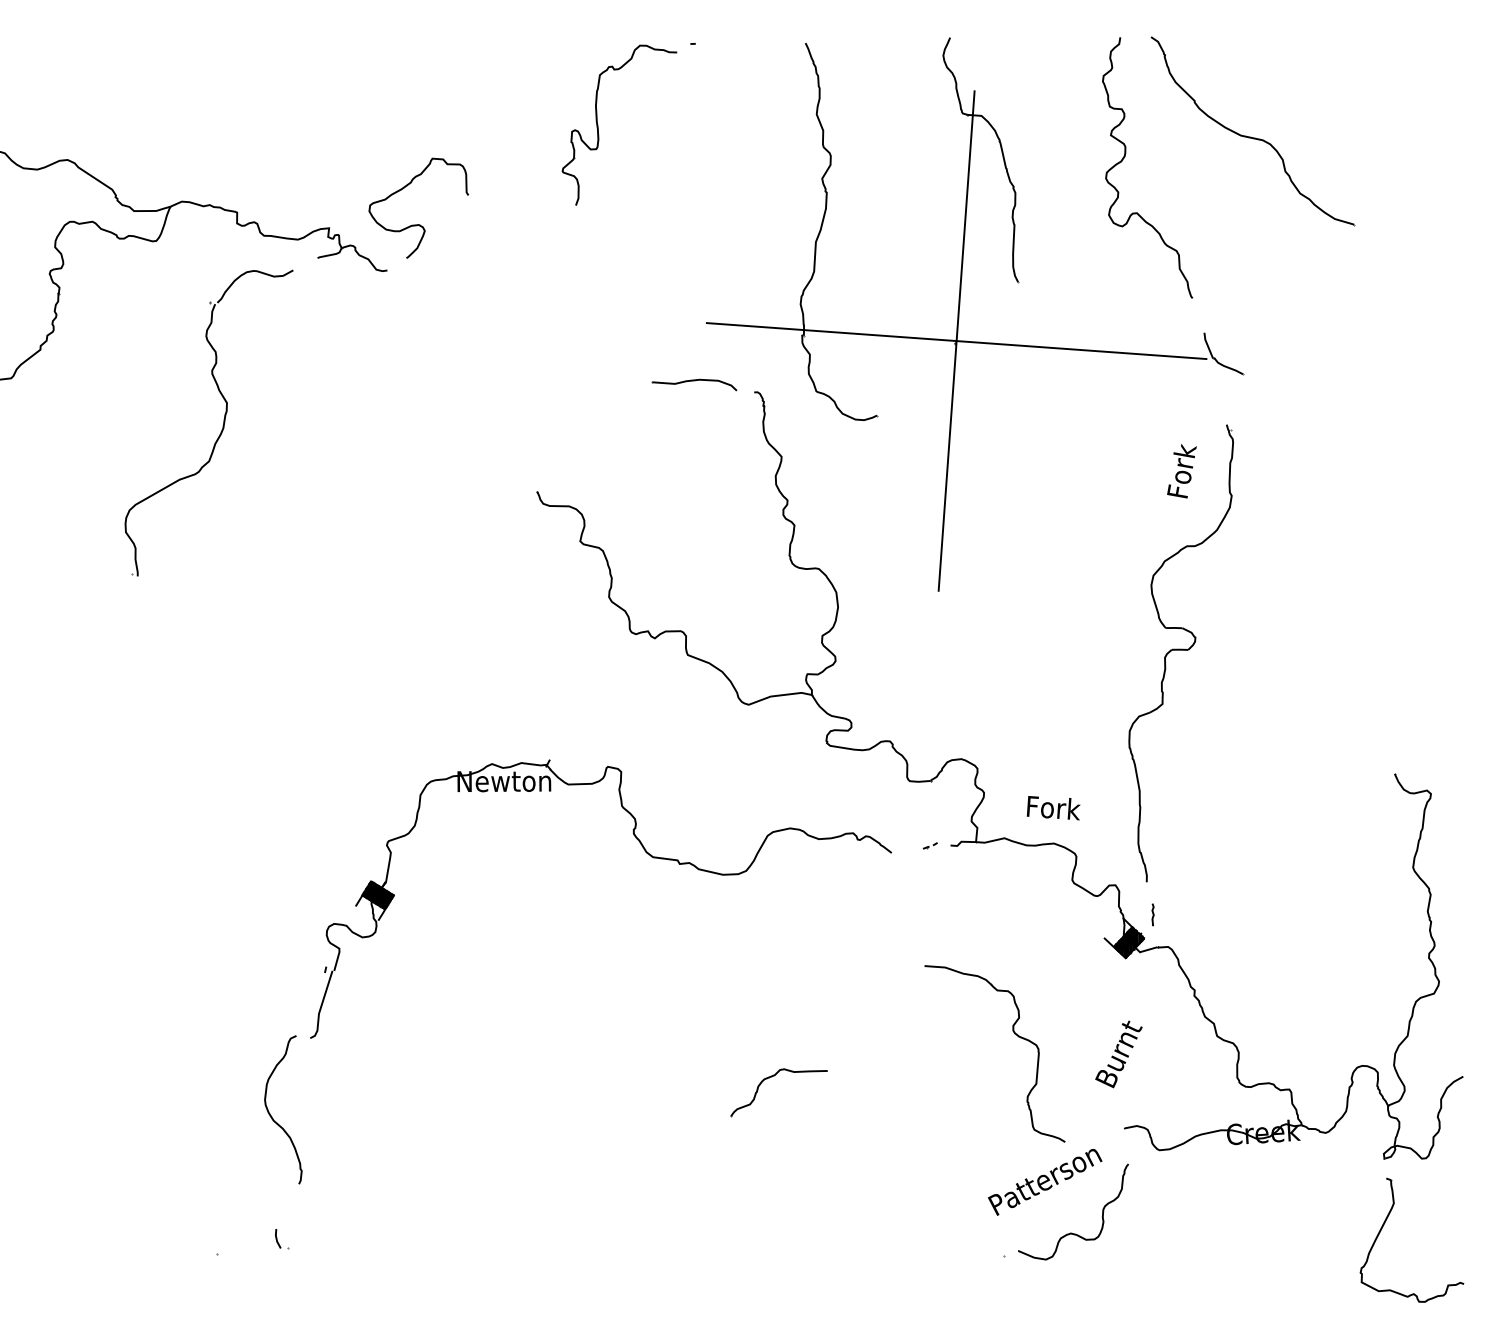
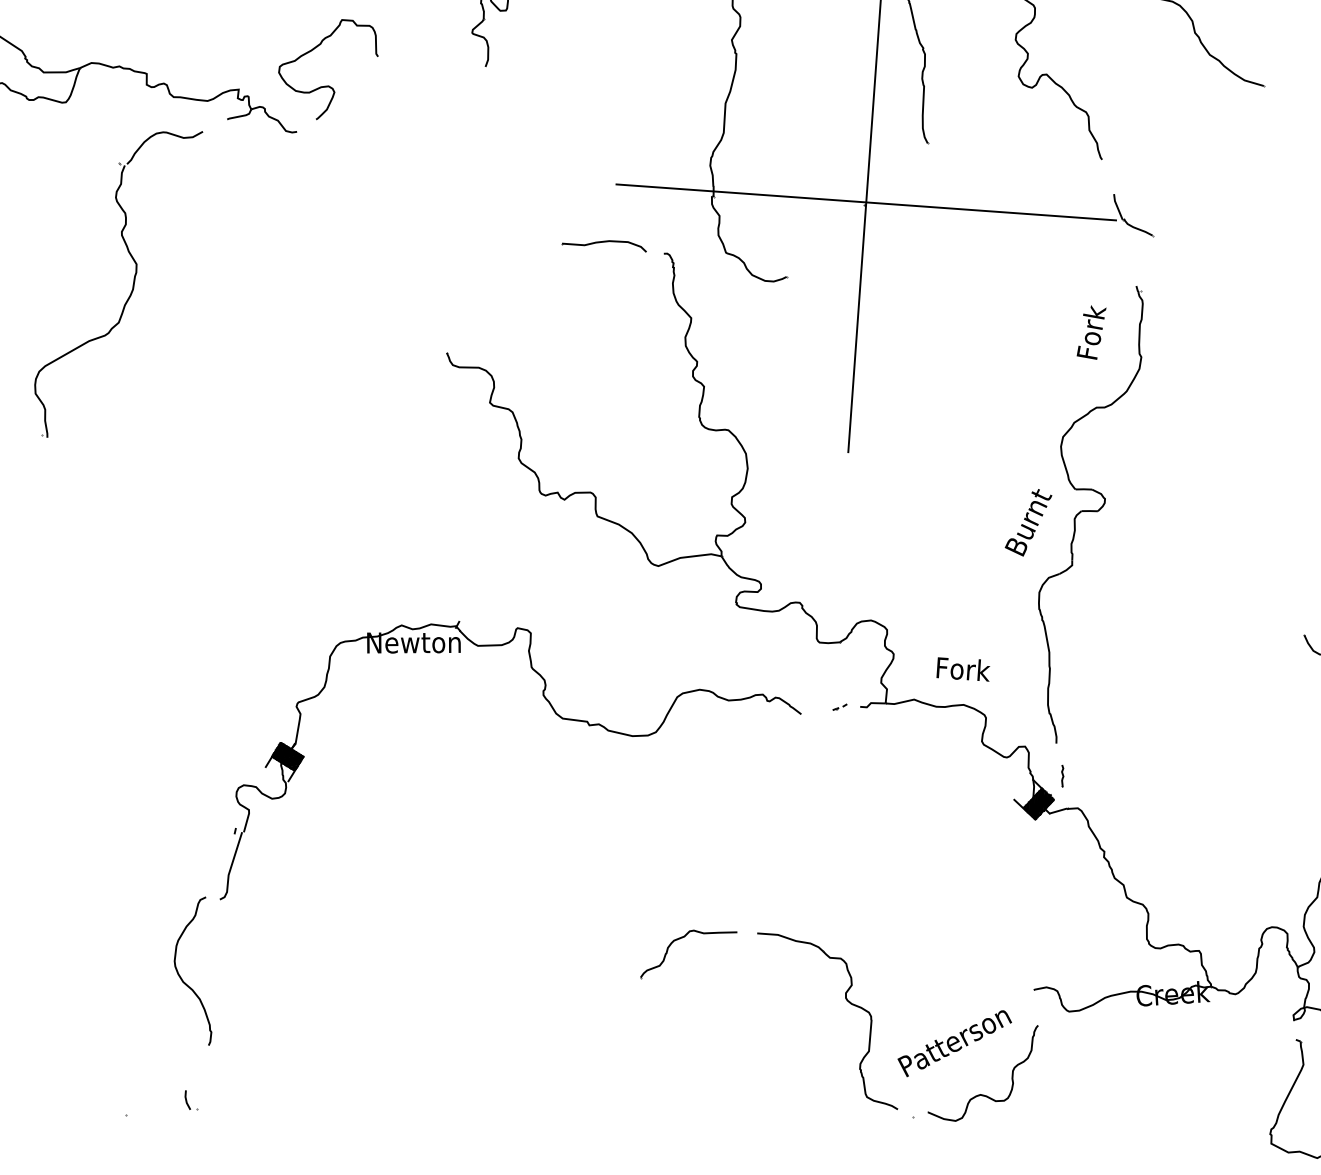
part: (1014, 1034) -> (847, 1001), moved
text: (1118, 1054) -> (1028, 522), moved

